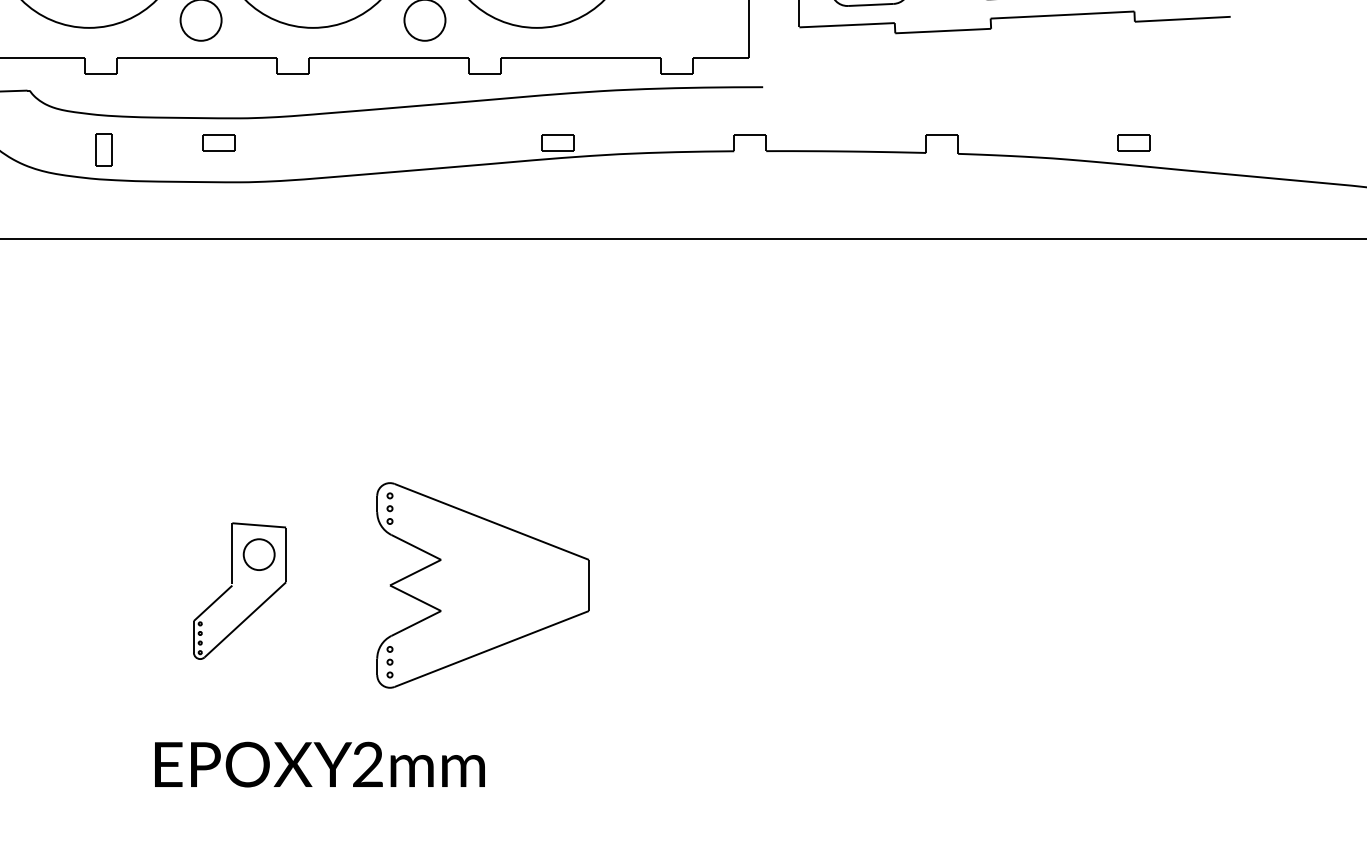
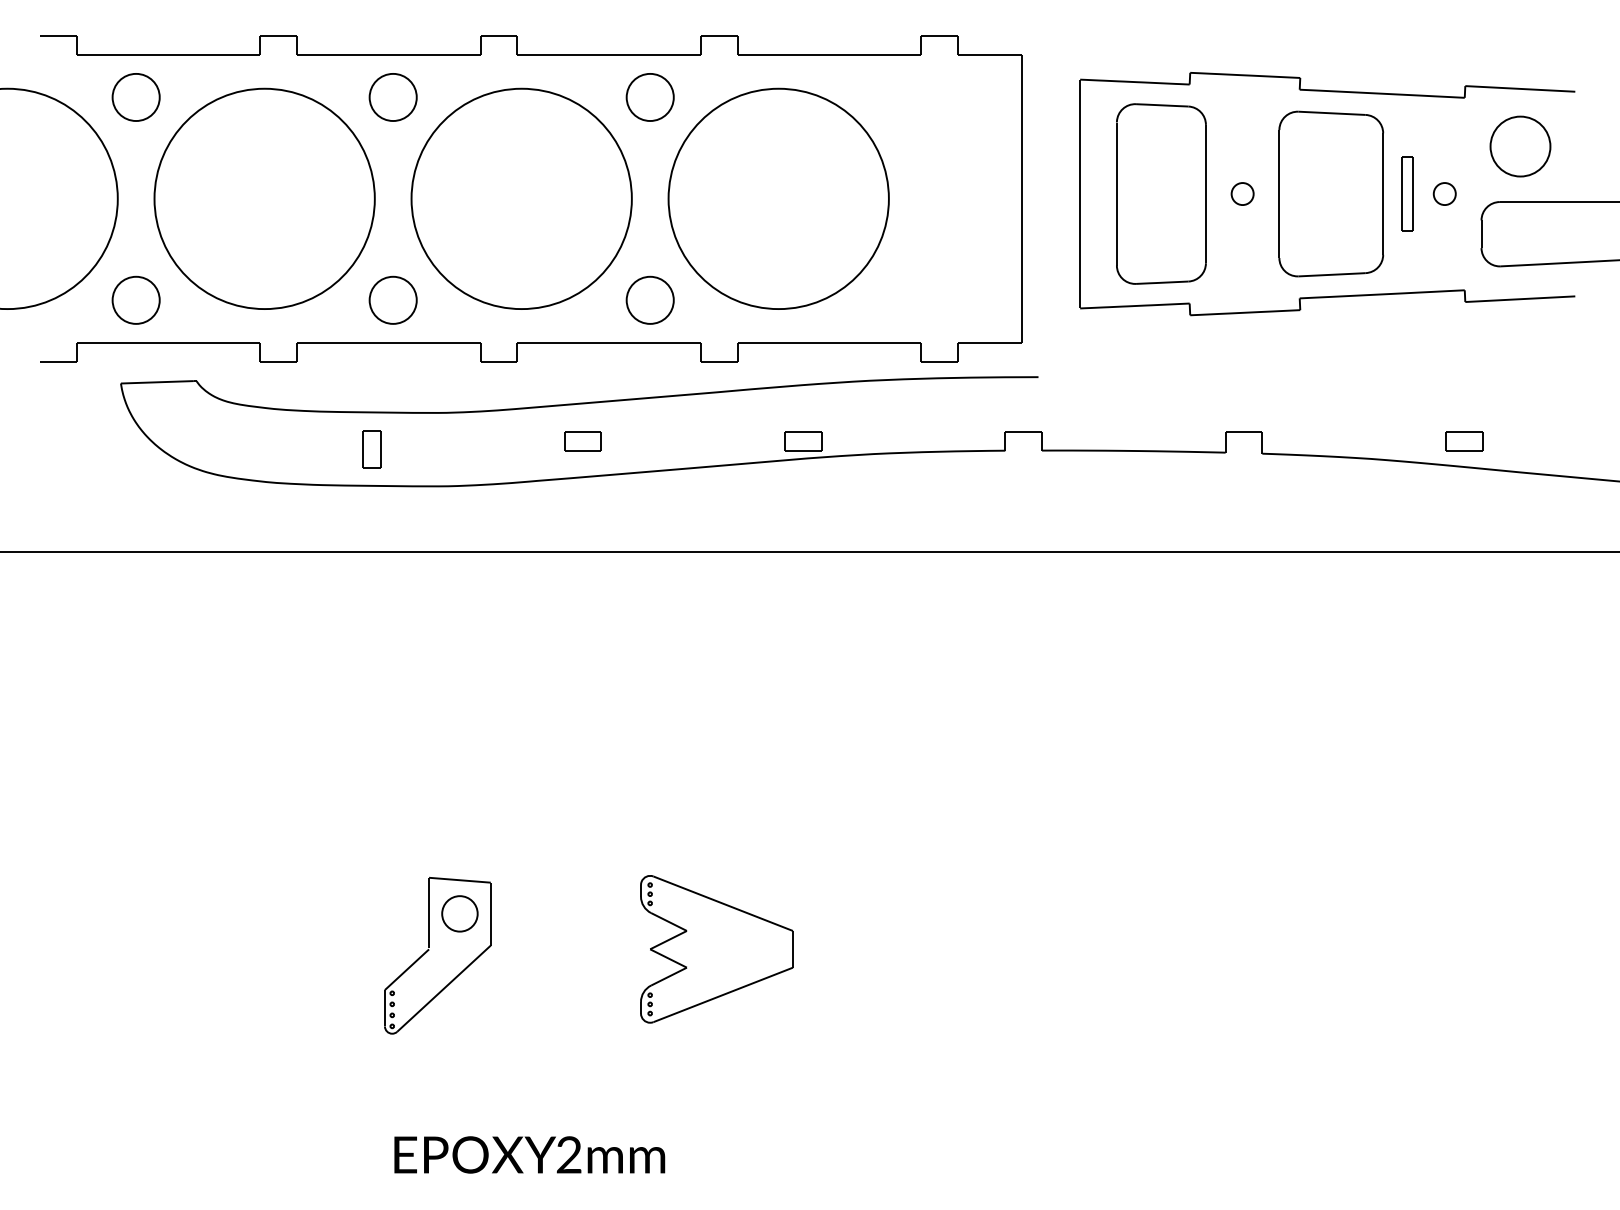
part: (218, 143) -> (582, 441), moved
part: (103, 150) -> (371, 449), moved
part: (482, 585) -> (716, 949), size x0.62
part: (319, 764) -> (529, 1154), size x0.71

